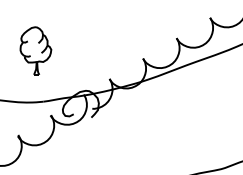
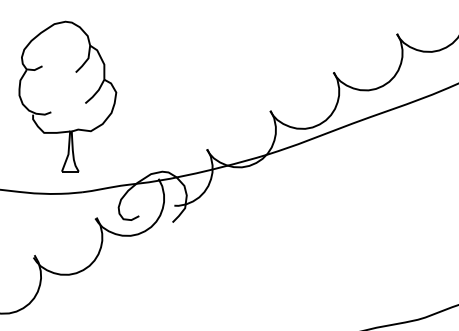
part: (35, 50) -> (67, 95), size x1.67

